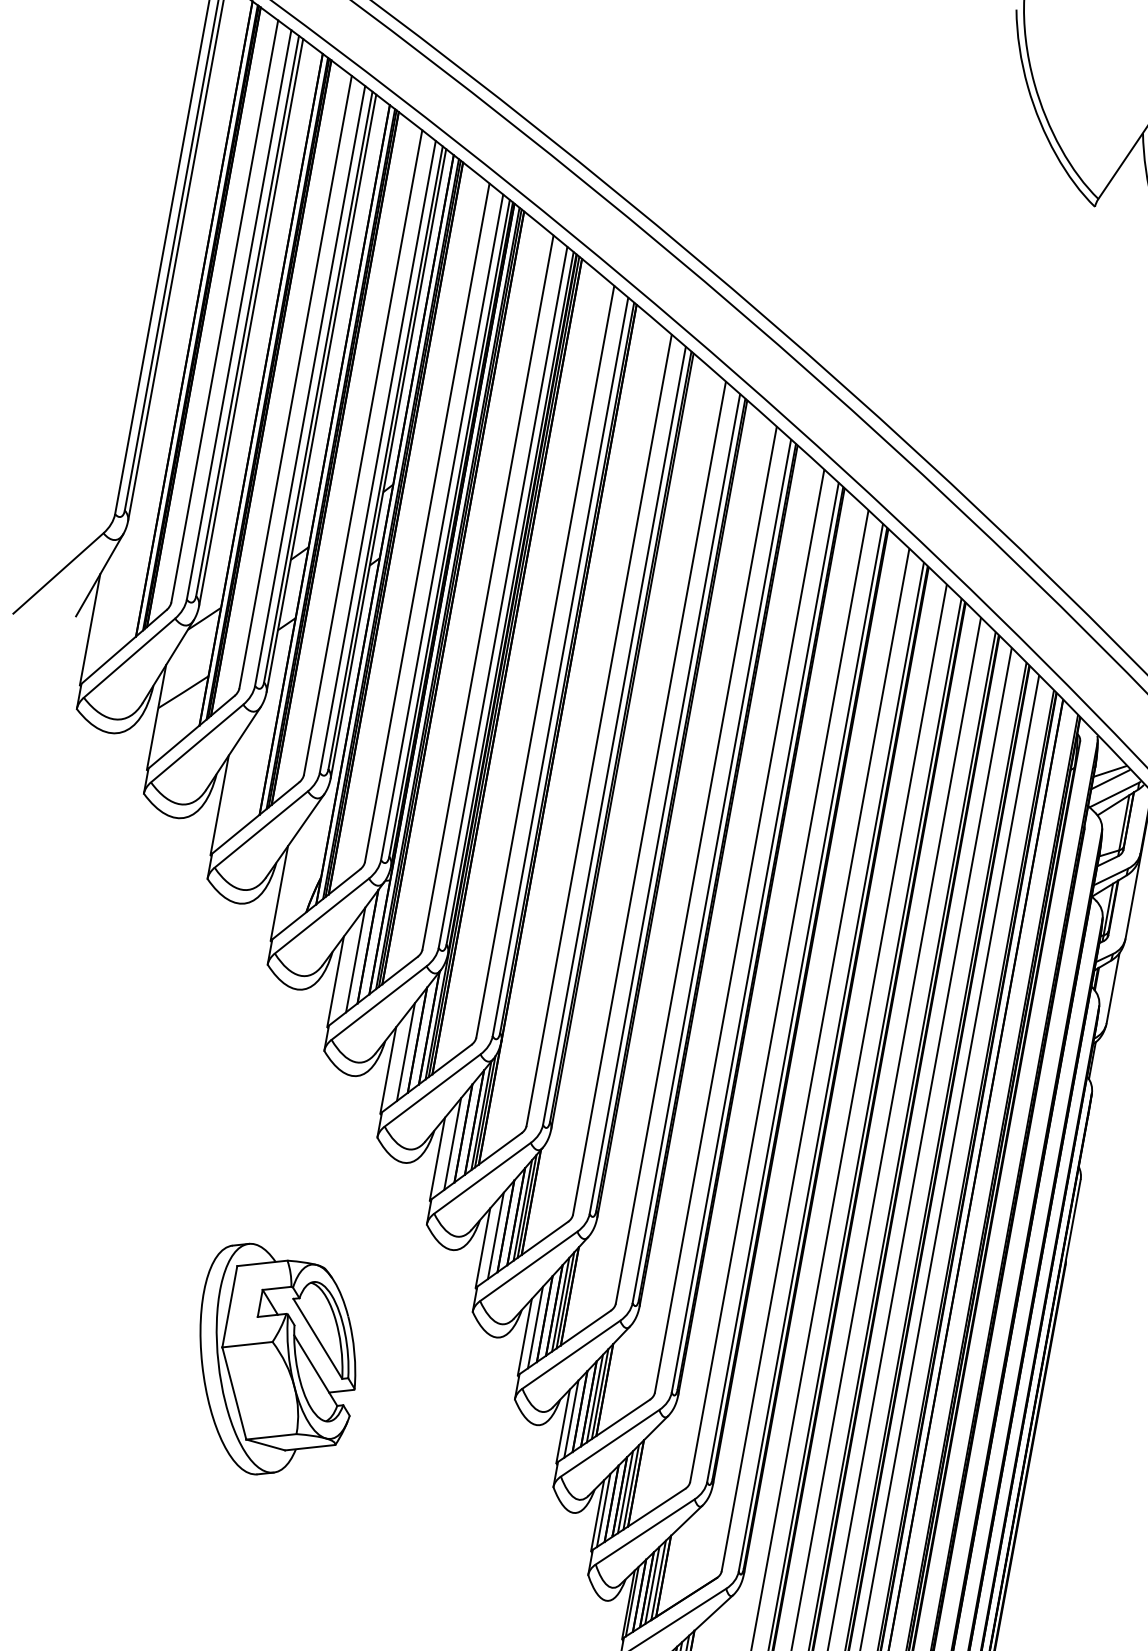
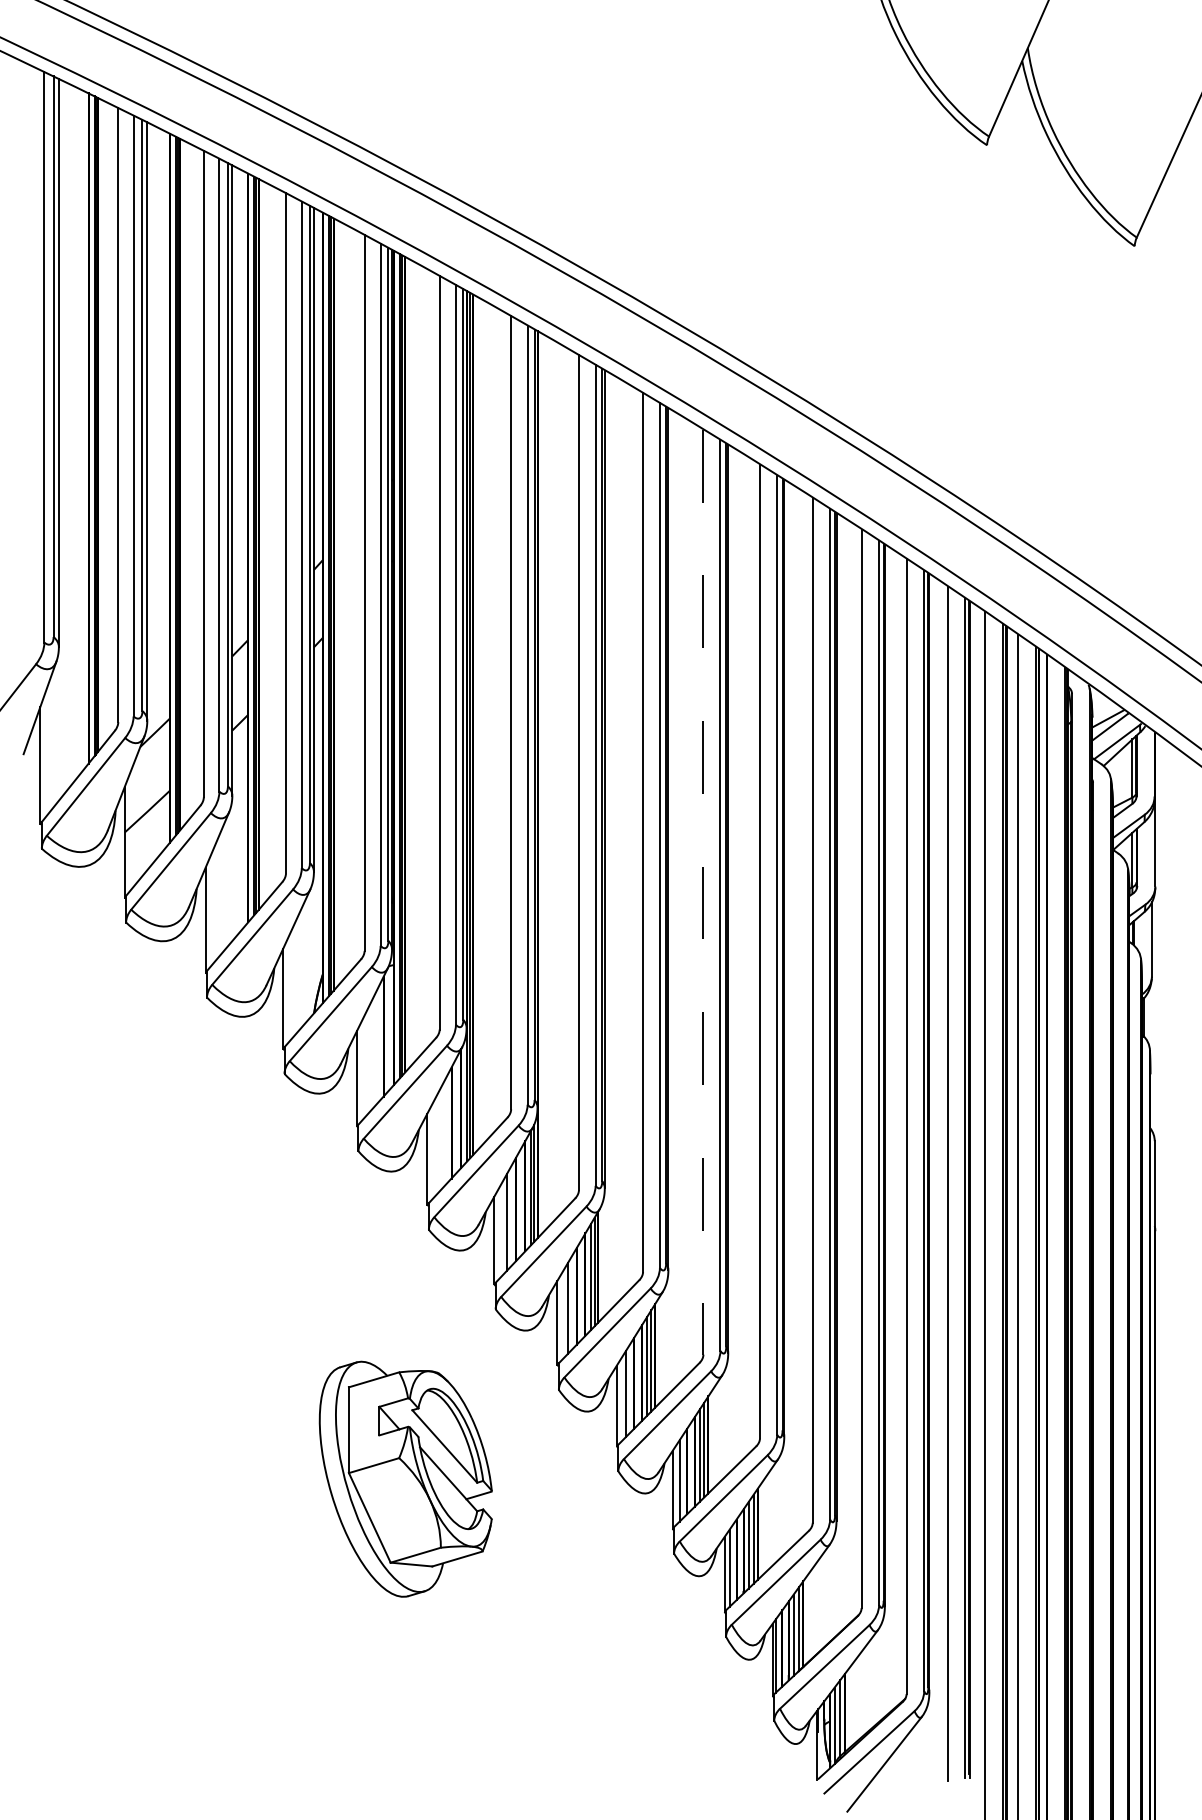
line: (696, 865) -> (703, 892), solid -> dashed
line: (355, 959) -> (373, 1052), removed
line: (406, 1051) -> (442, 1136), removed
part: (275, 1362) -> (405, 1478), moved

